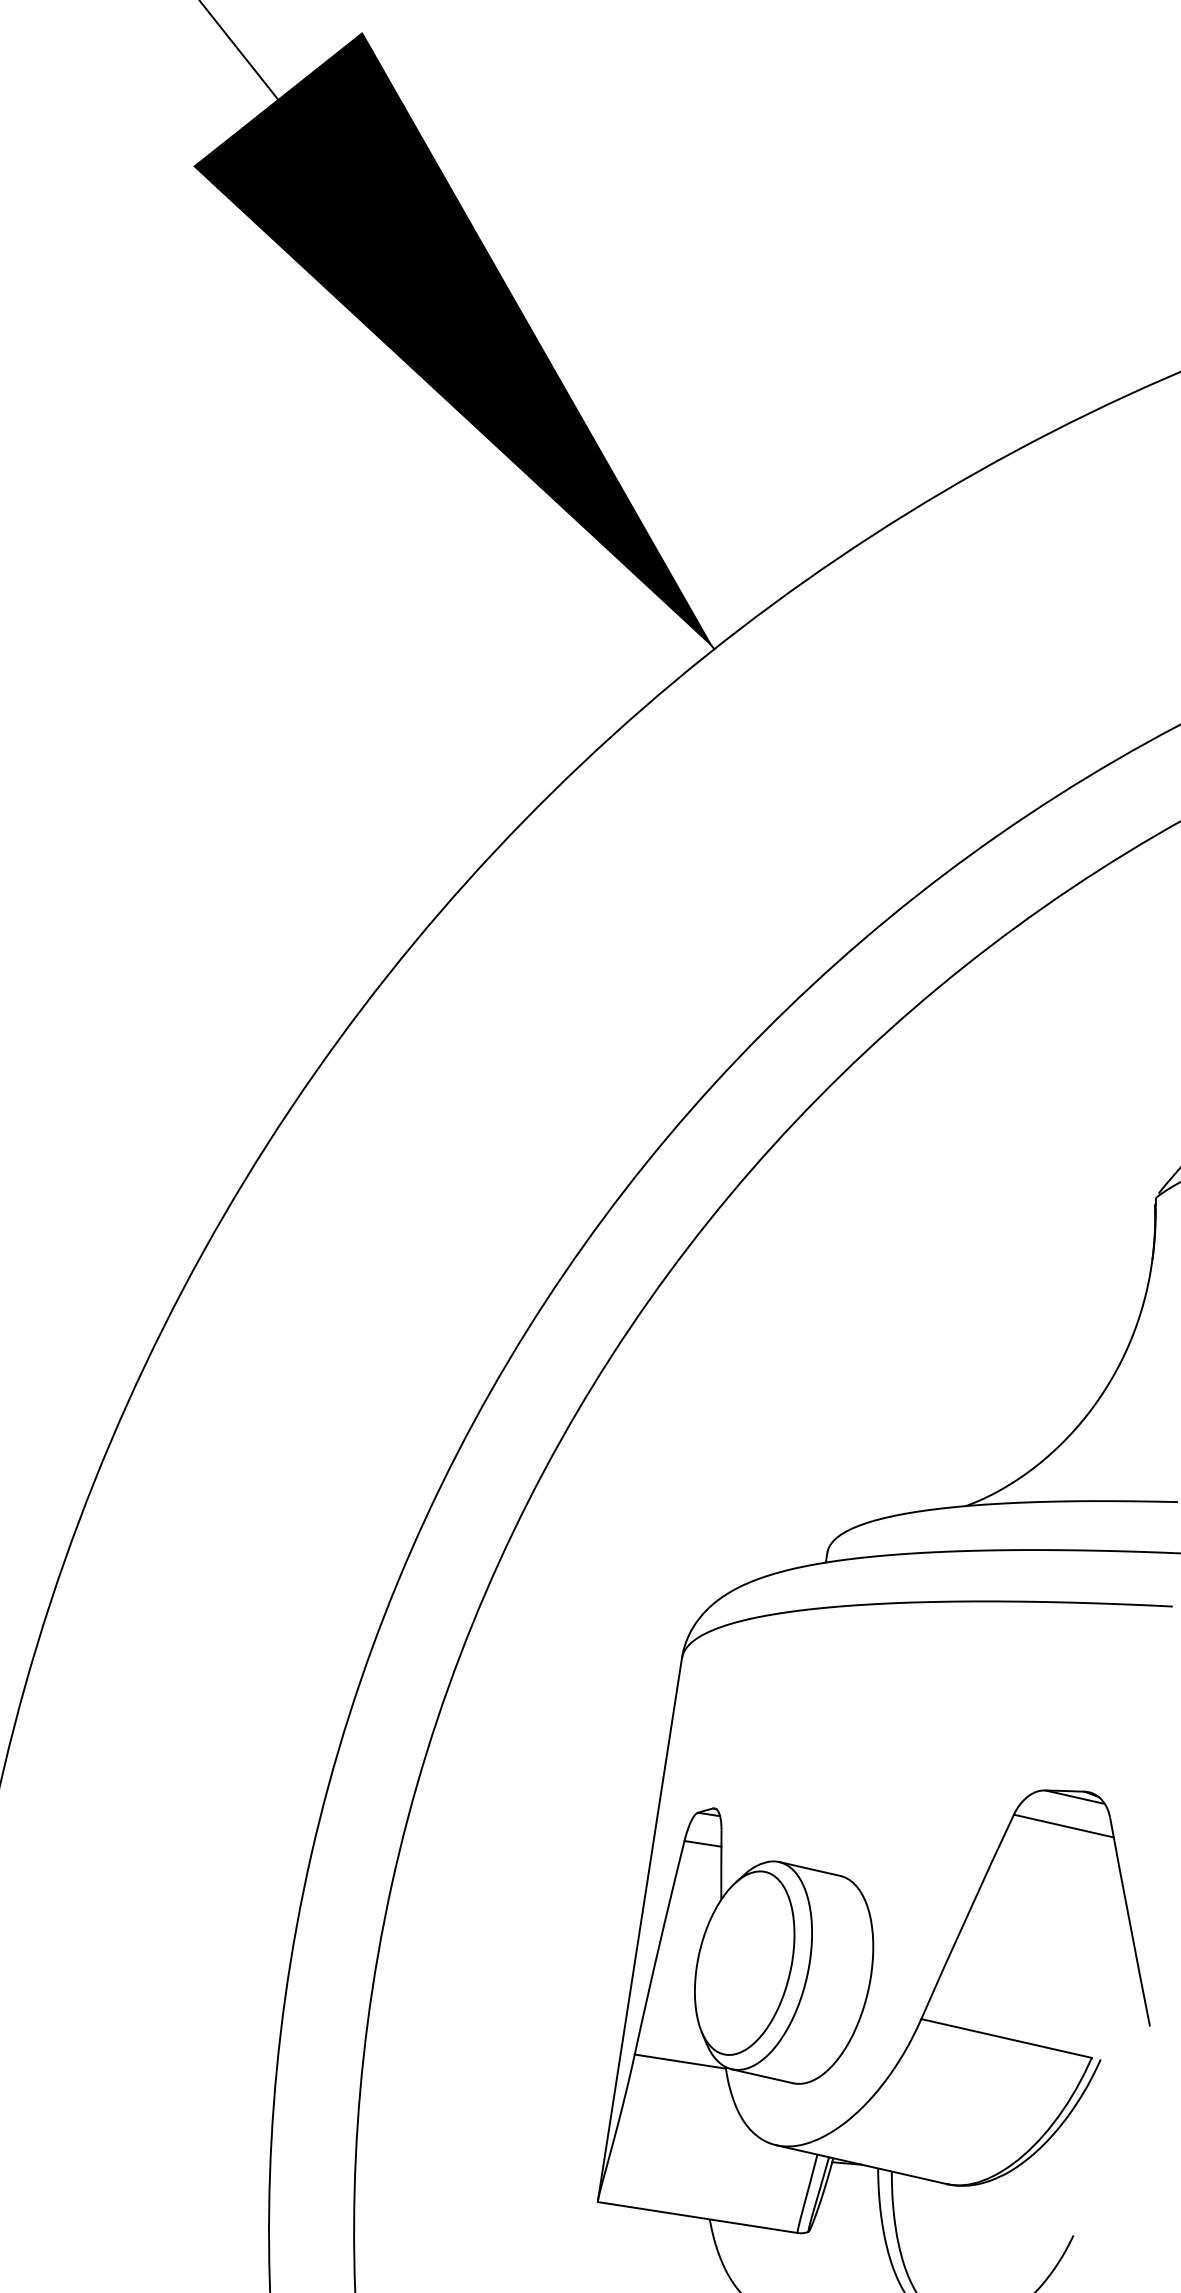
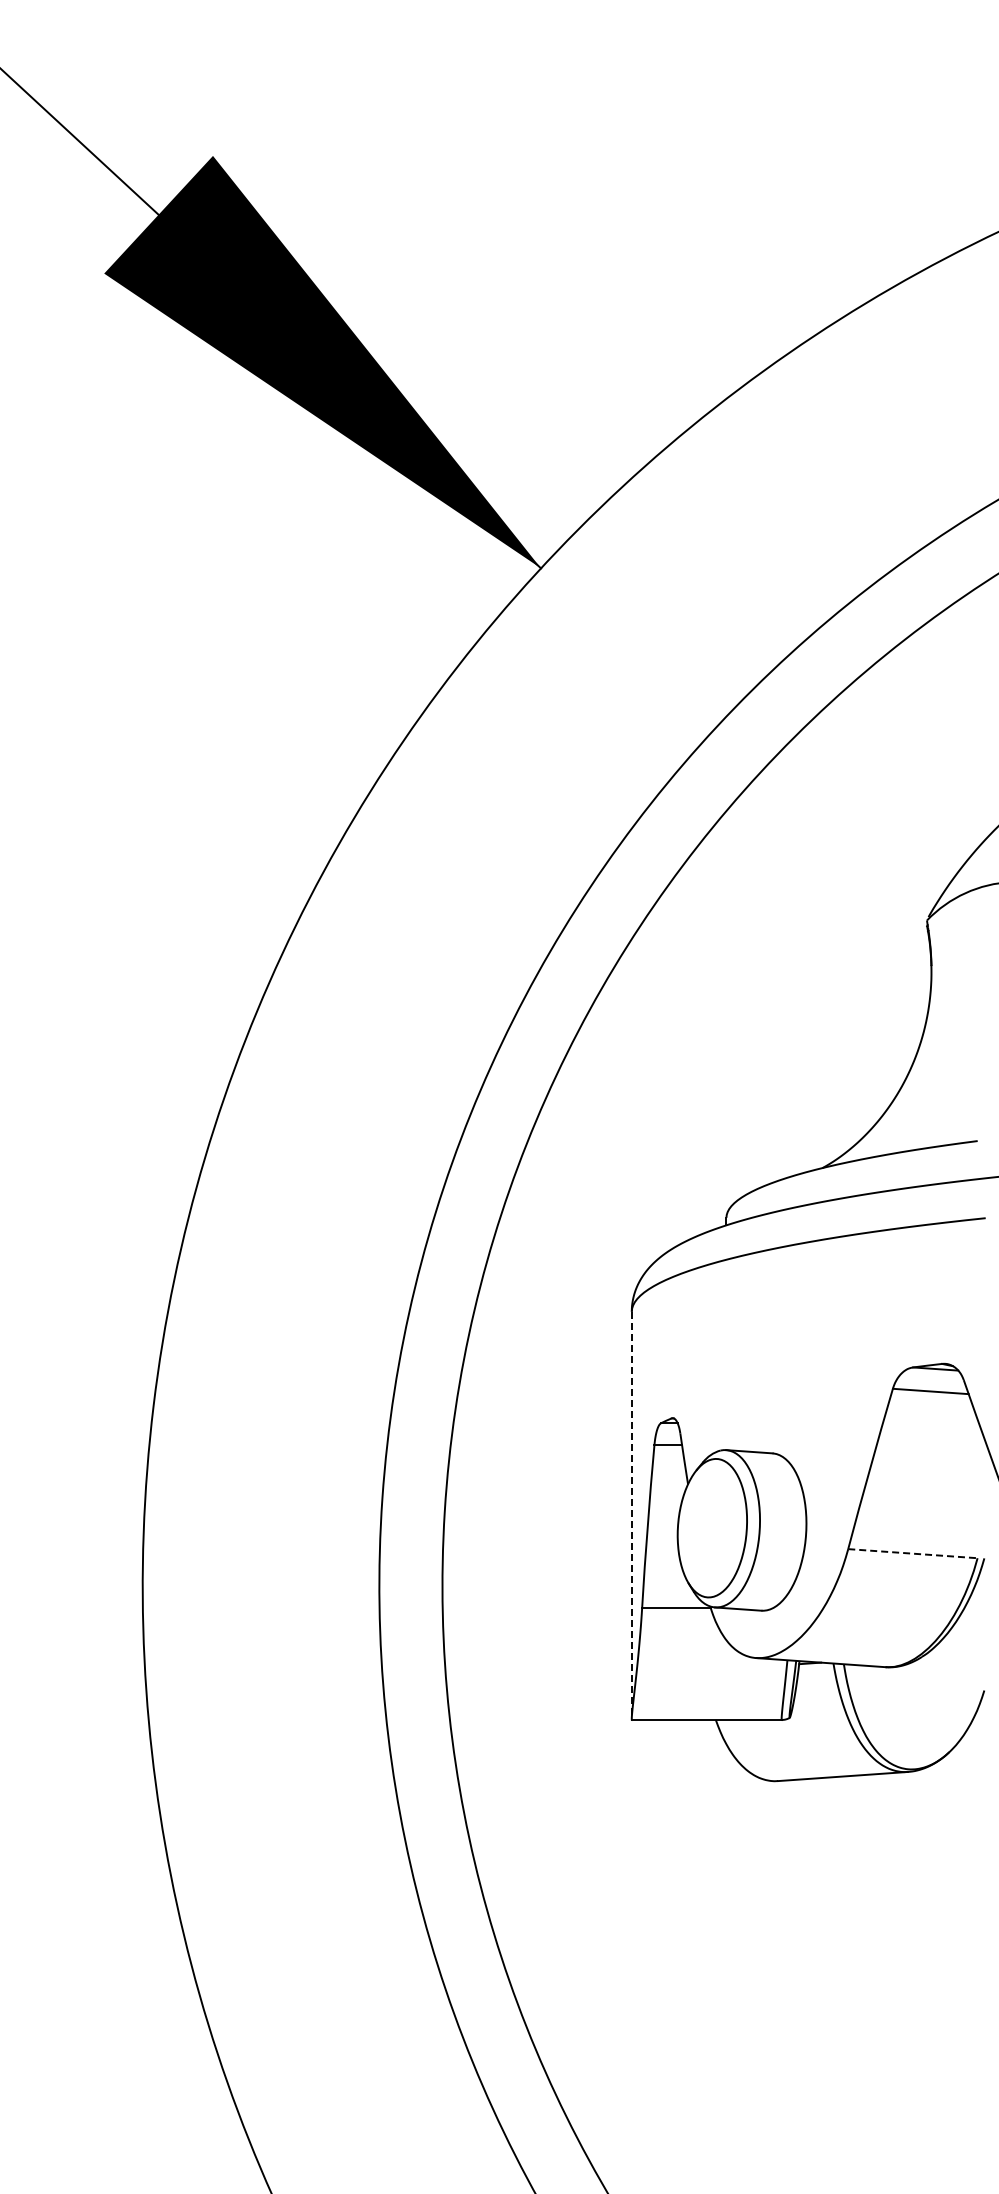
line: (639, 1929) -> (631, 1515), solid -> dashed
line: (1006, 2038) -> (912, 1553), solid -> dashed

